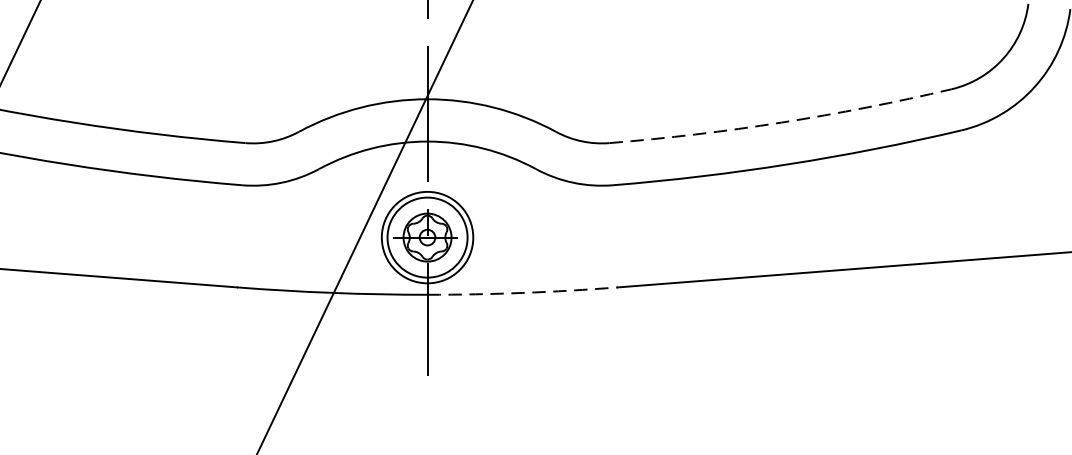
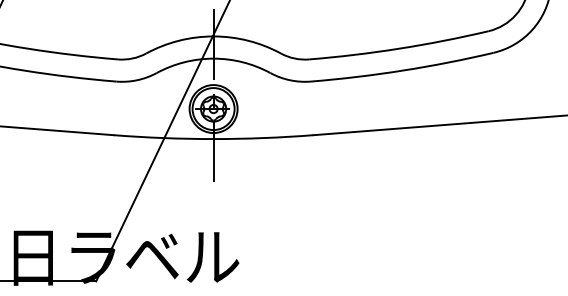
arc: (781, 122) -> (399, 48), dashed -> solid
arc: (522, 293) -> (263, 138), dashed -> solid

